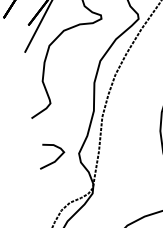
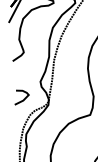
curve: (55, 159) -> (23, 99), moved

